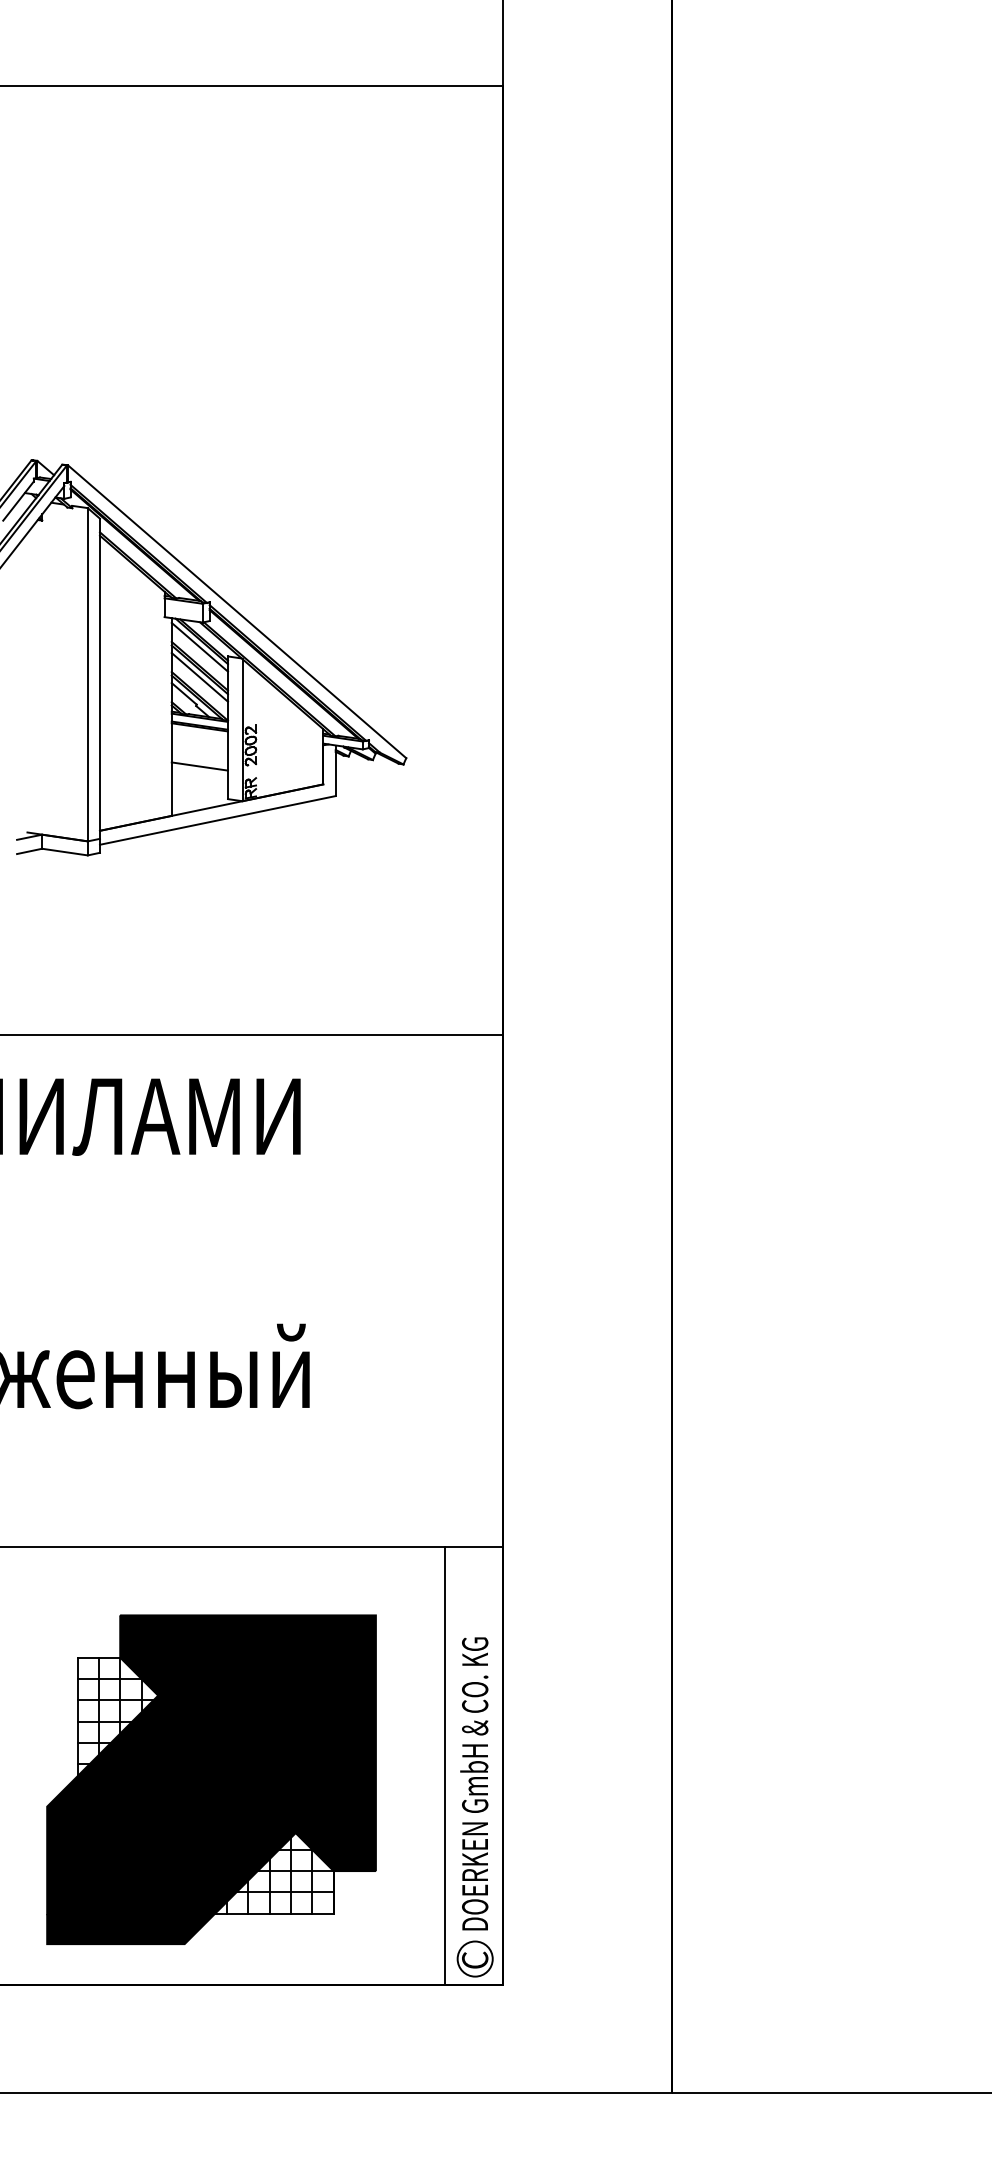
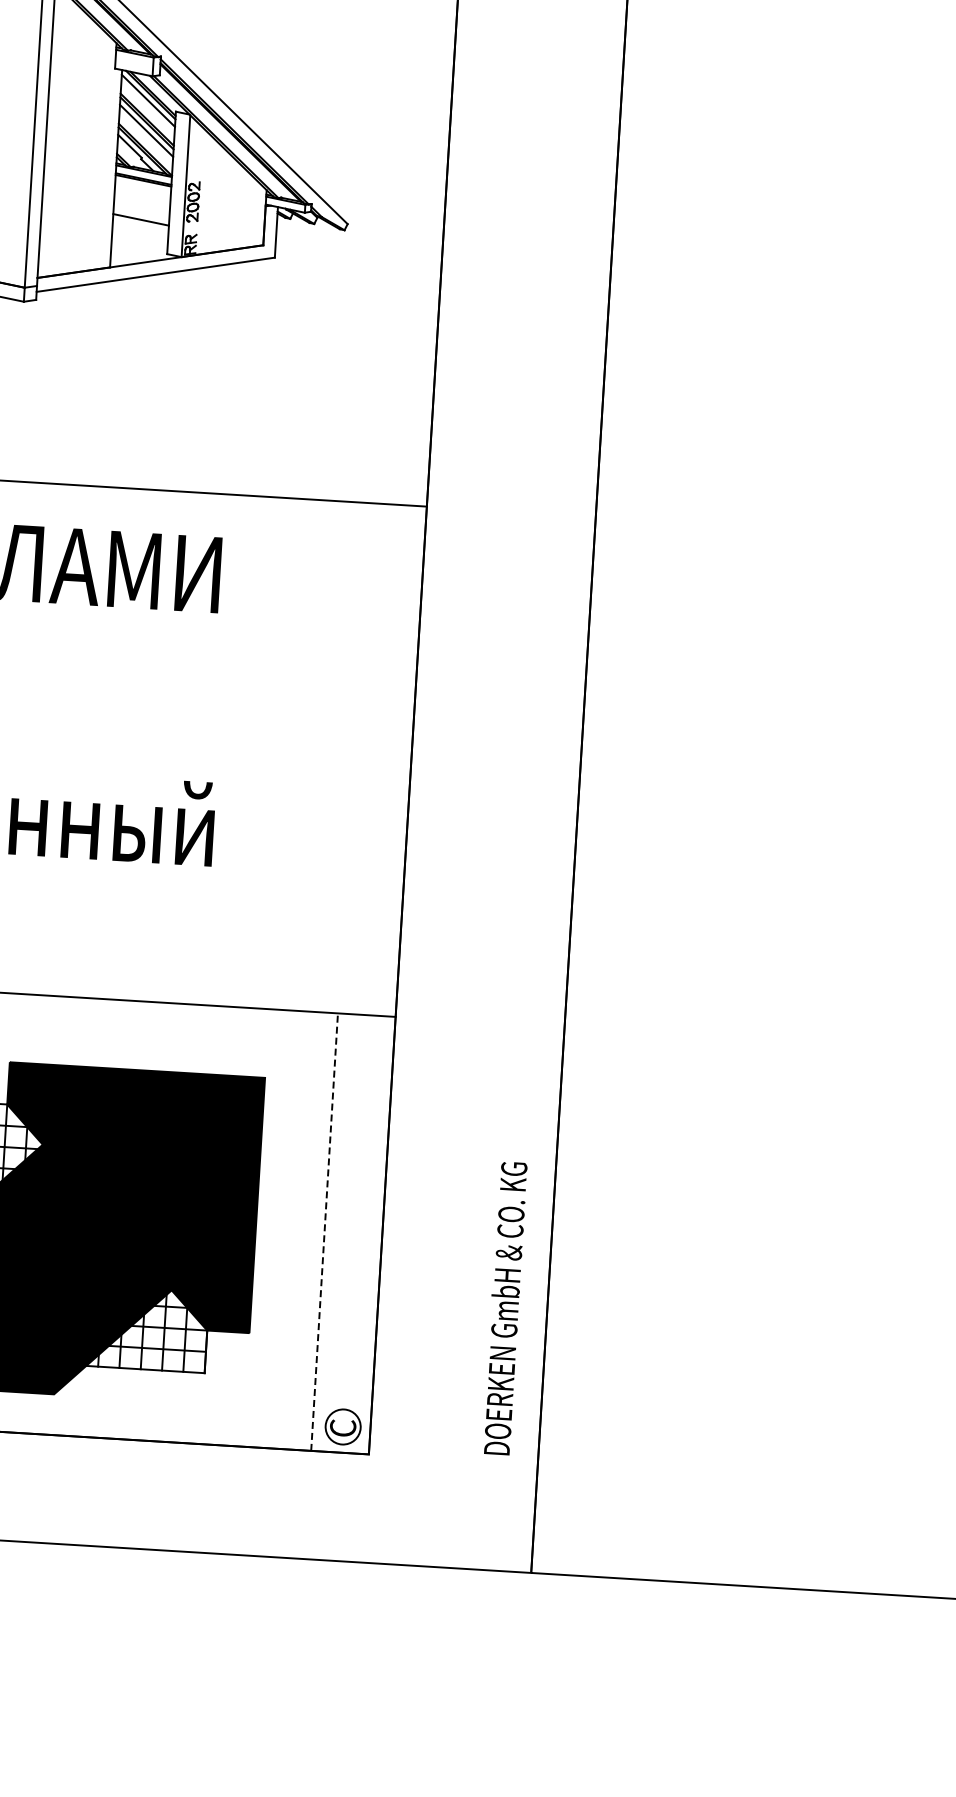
line: (444, 1765) -> (324, 1231), solid -> dashed
text: (474, 1783) -> (505, 1308), moved

